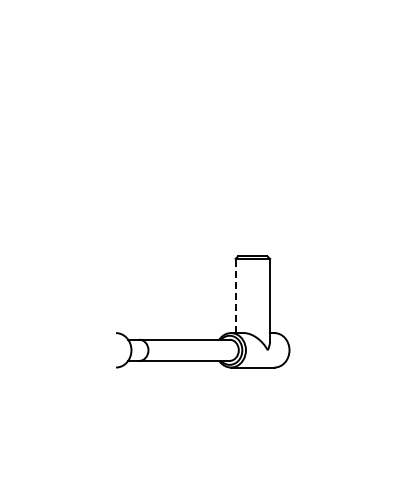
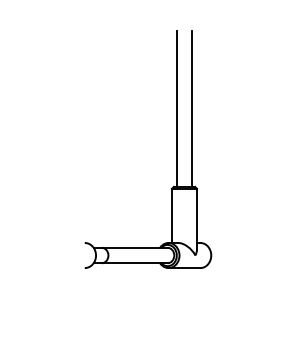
line: (242, 149) -> (176, 109), added
line: (263, 149) -> (192, 109), added
line: (235, 295) -> (171, 215), dashed -> solid

